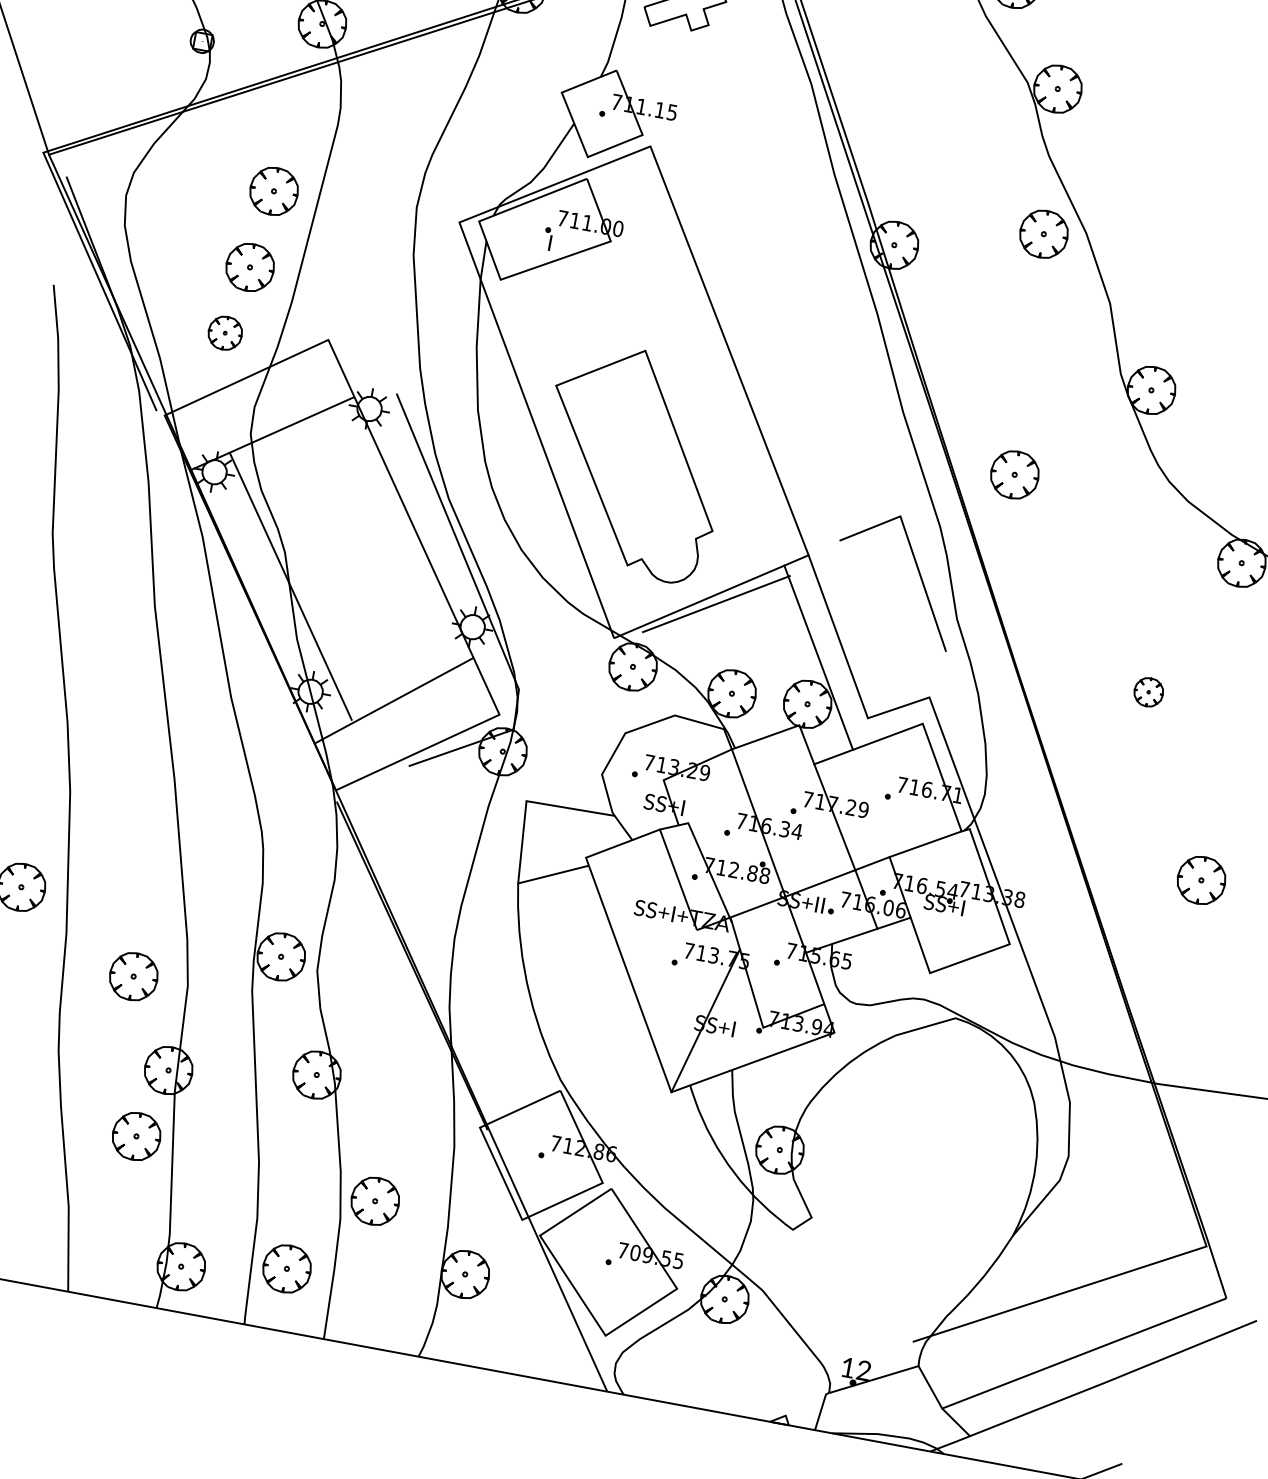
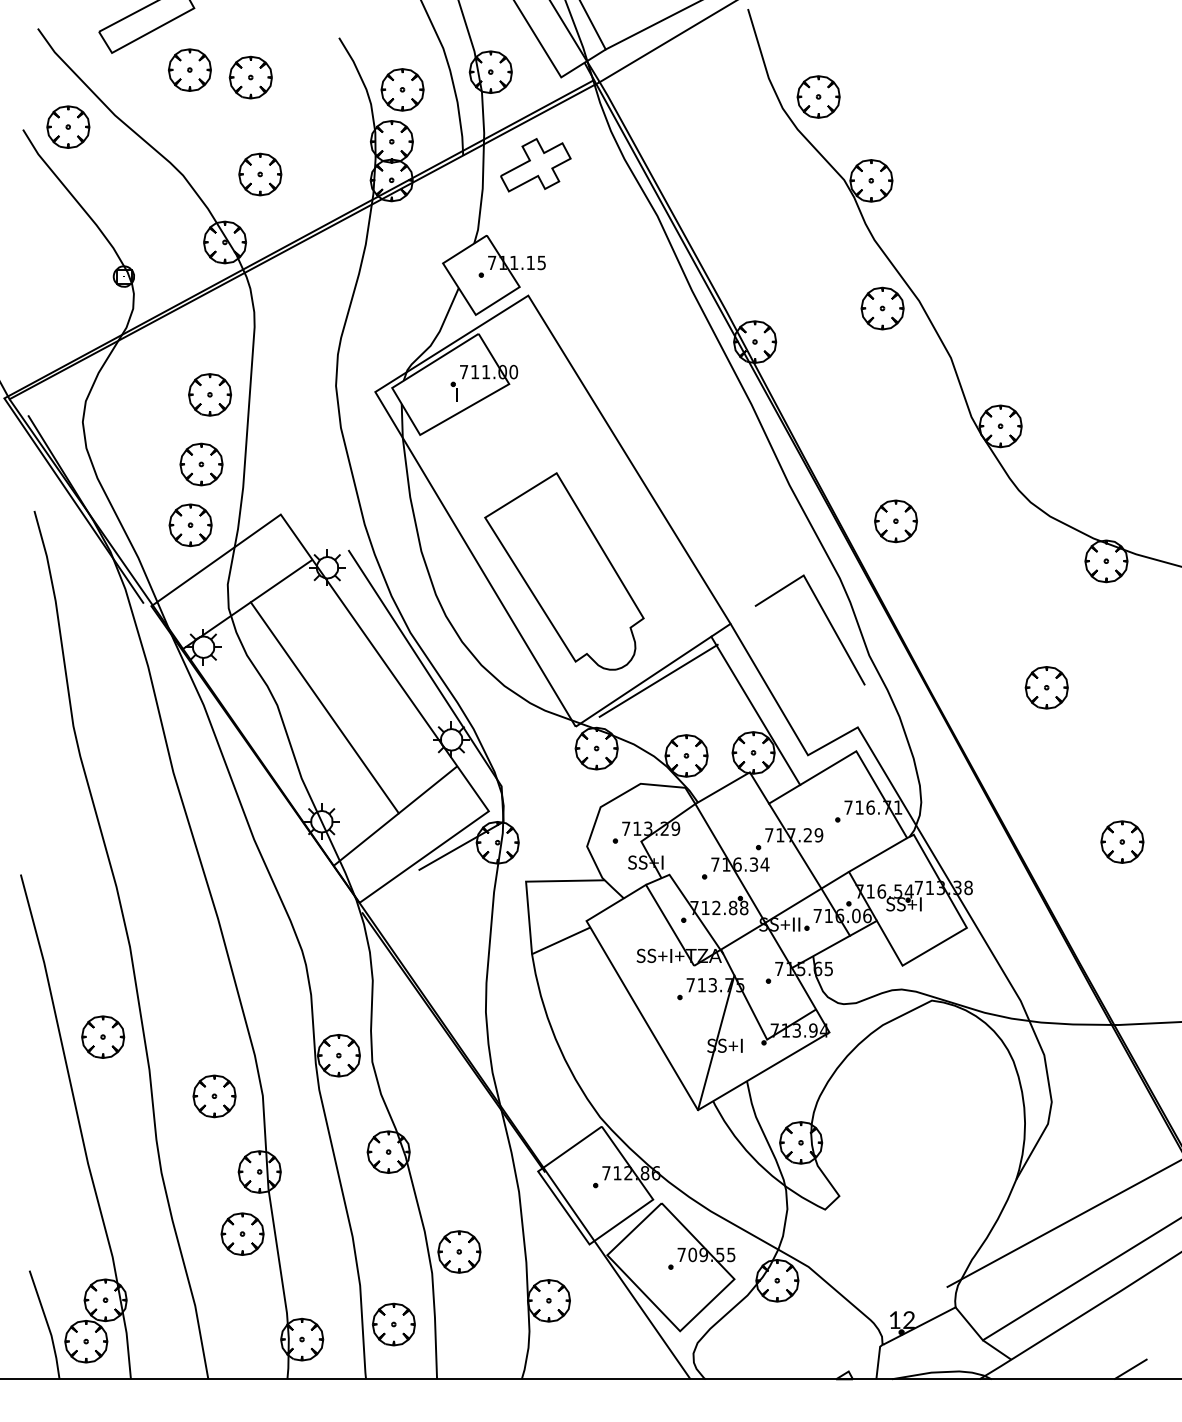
part: (225, 333) -> (190, 525), size x1.43
line: (290, 586) -> (324, 707), moved
part: (1148, 691) -> (1046, 687), size x1.67

